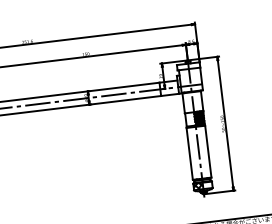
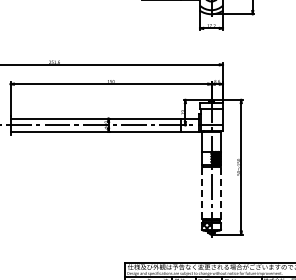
line: (207, 151) -> (220, 192), solid -> dashed
line: (190, 153) -> (202, 192), solid -> dashed

